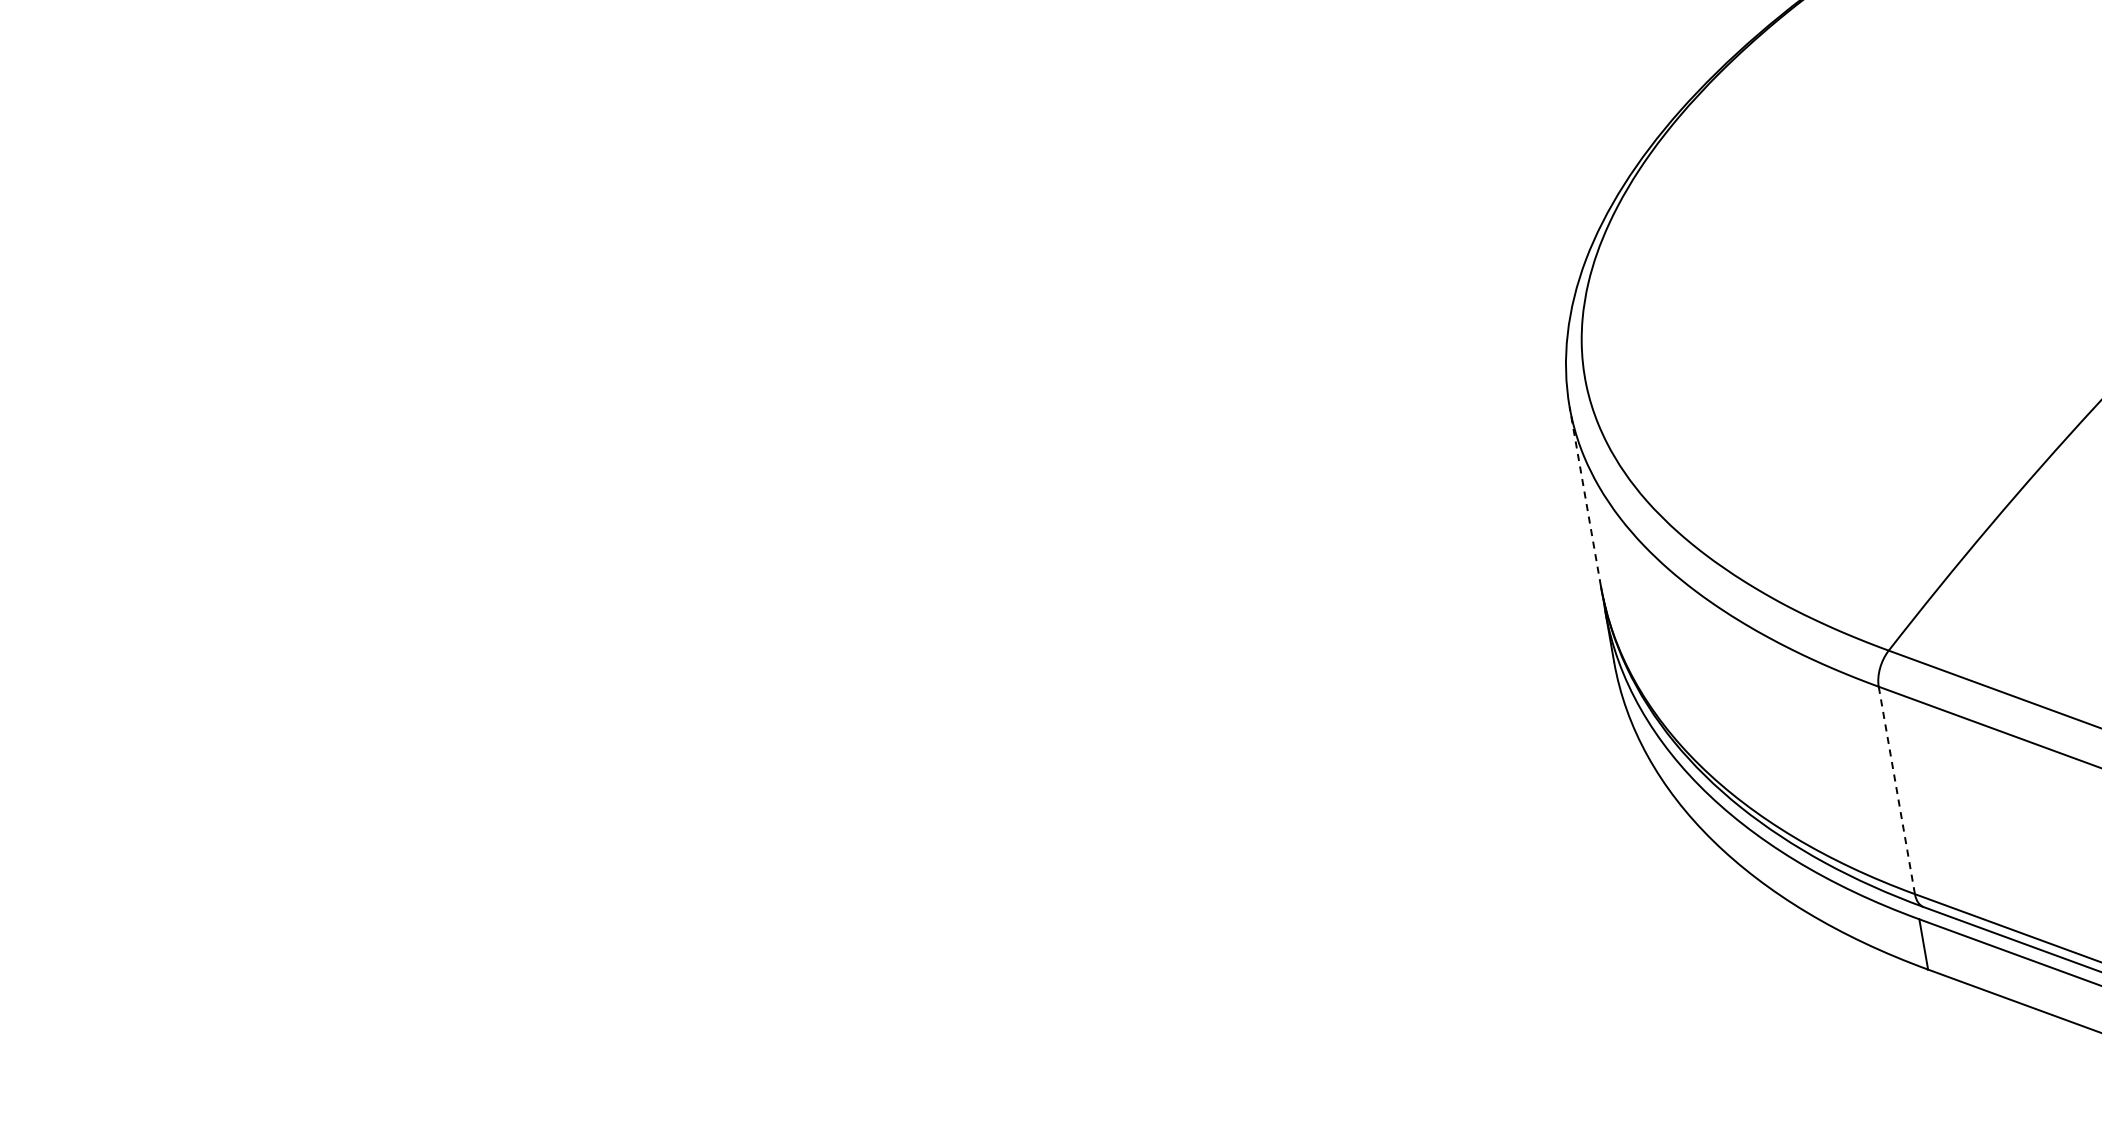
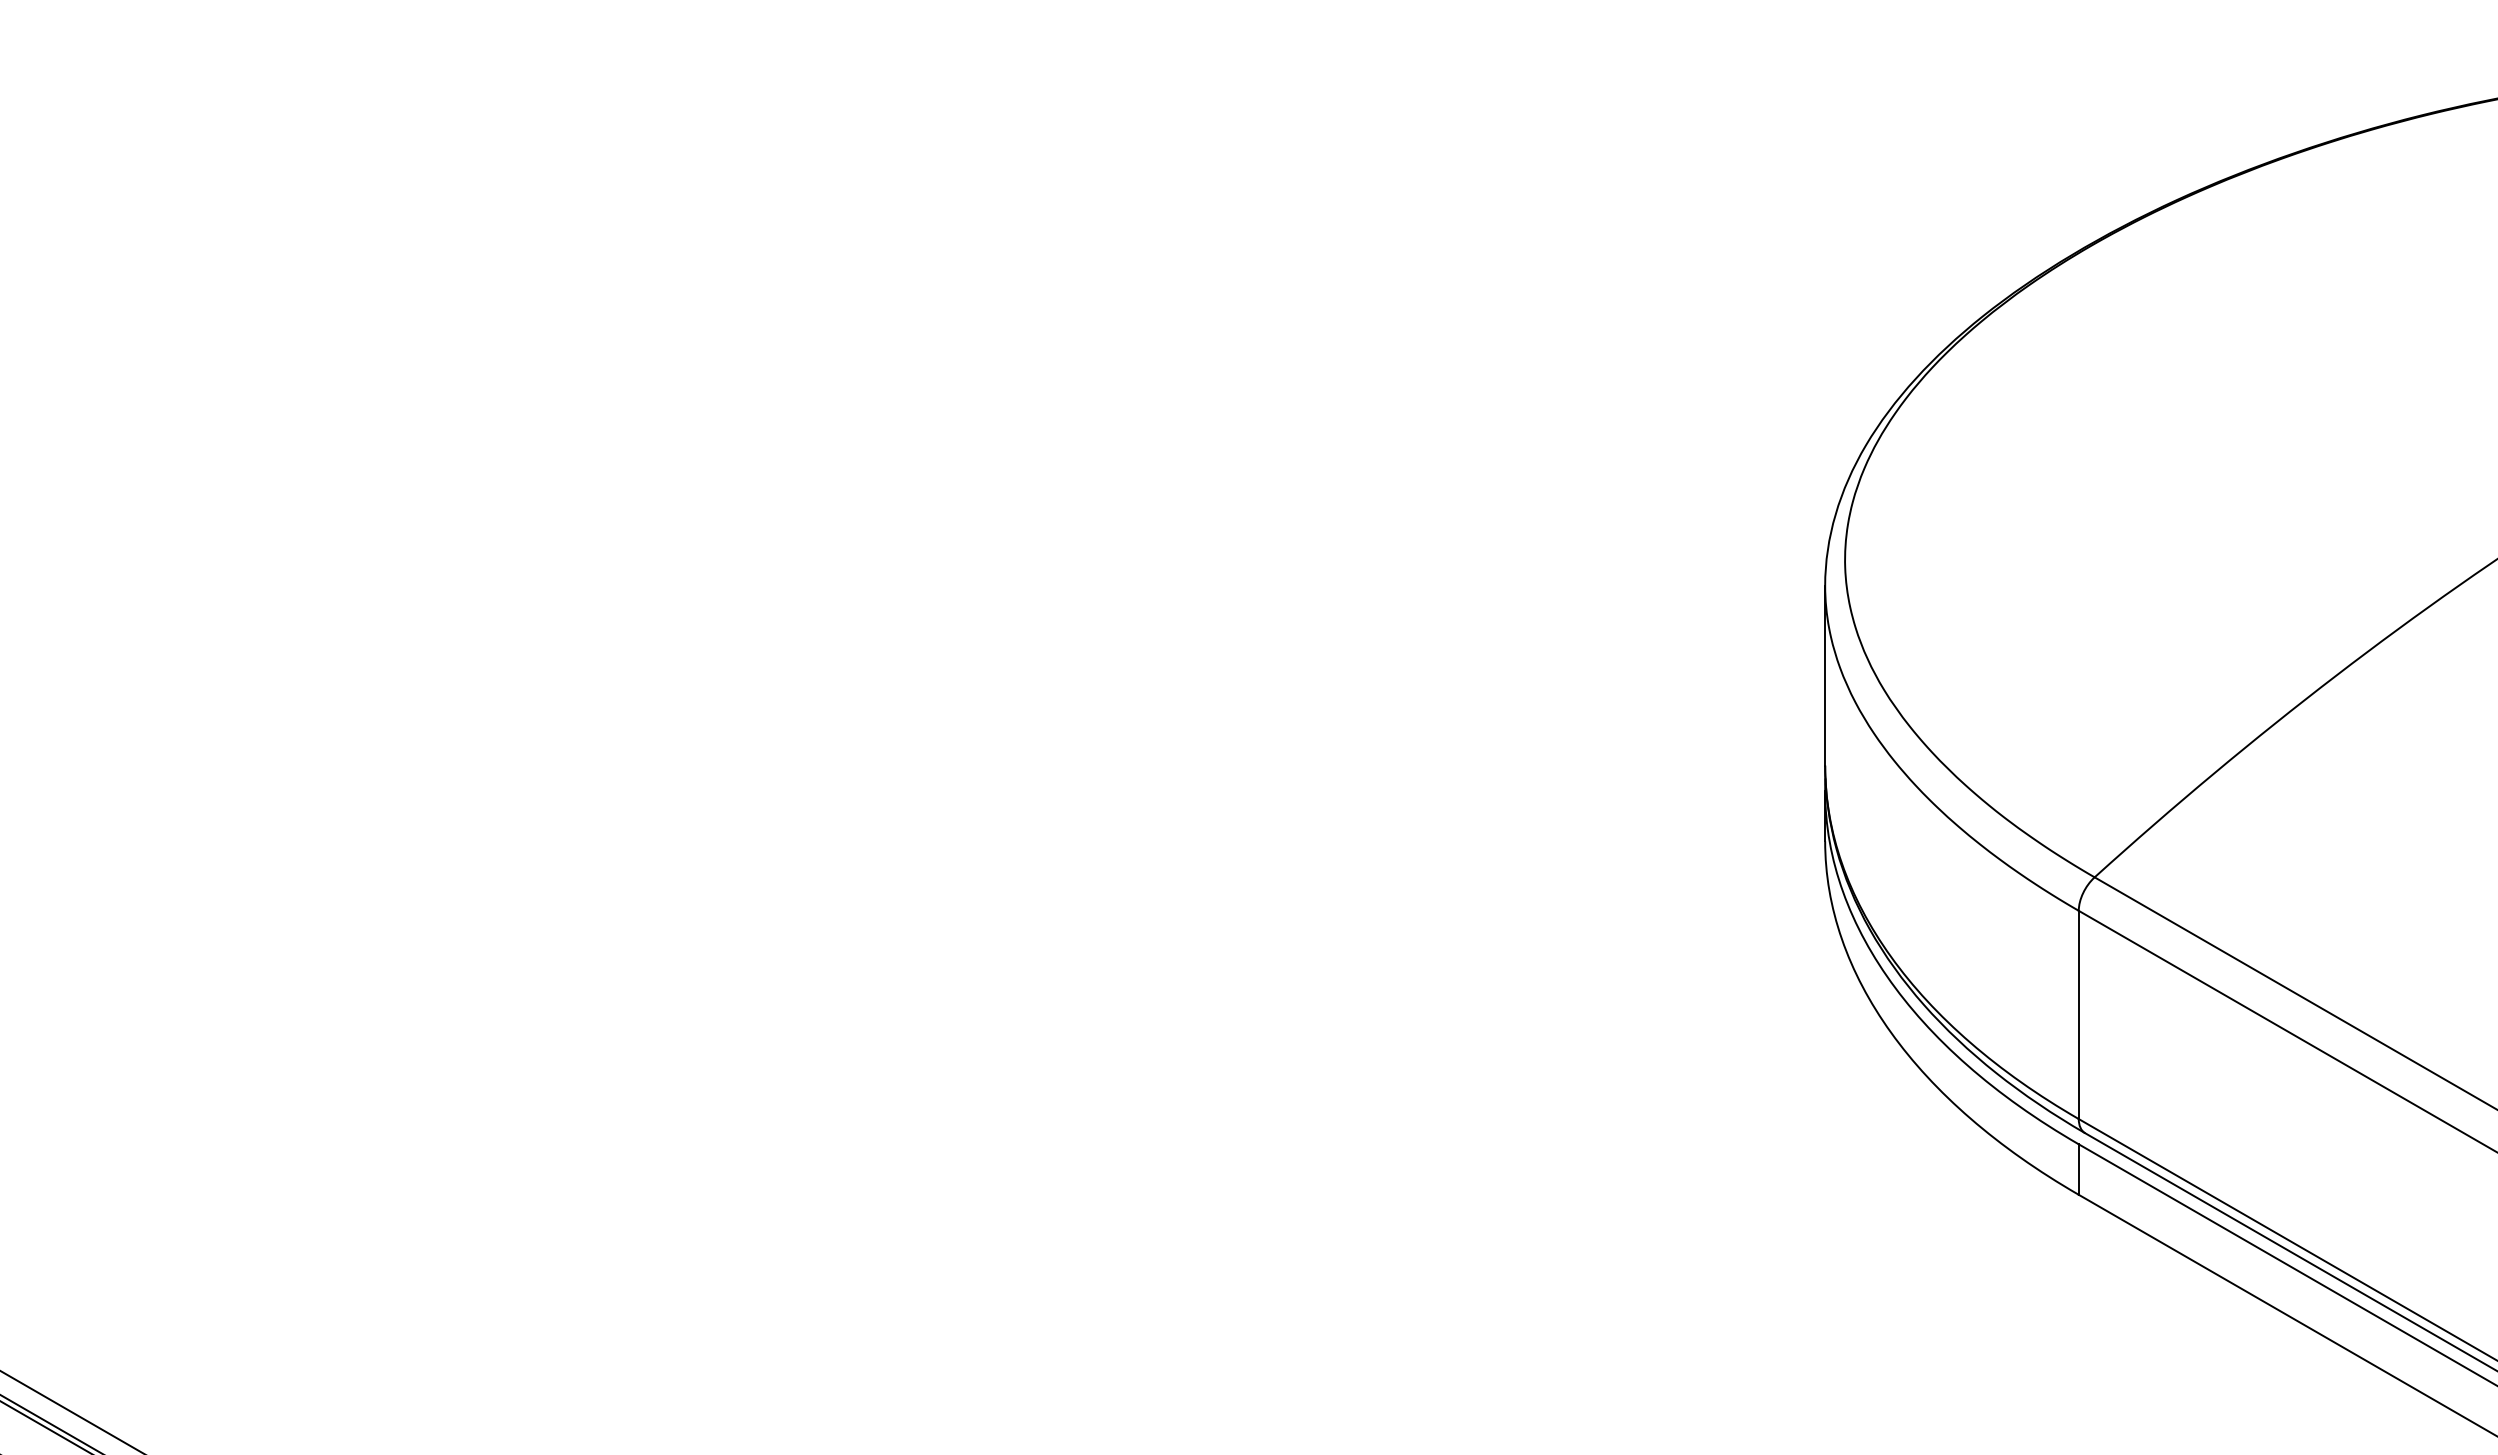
line: (1585, 496) -> (1825, 675), dashed -> solid
line: (1896, 790) -> (2078, 1014), dashed -> solid

